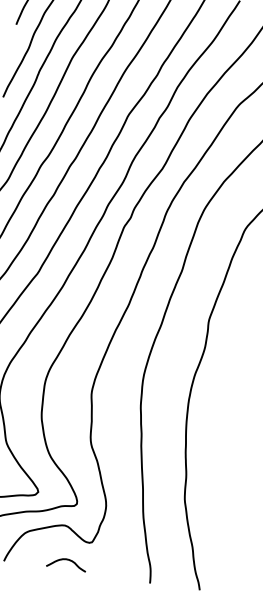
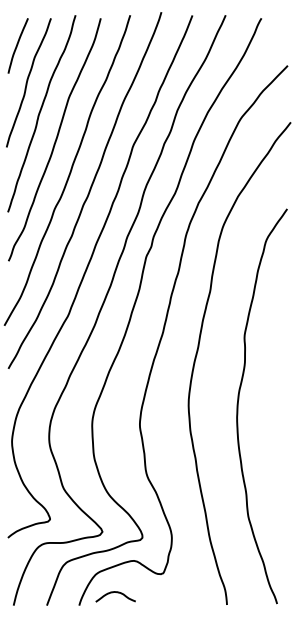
curve: (68, 561) -> (116, 593), moved

